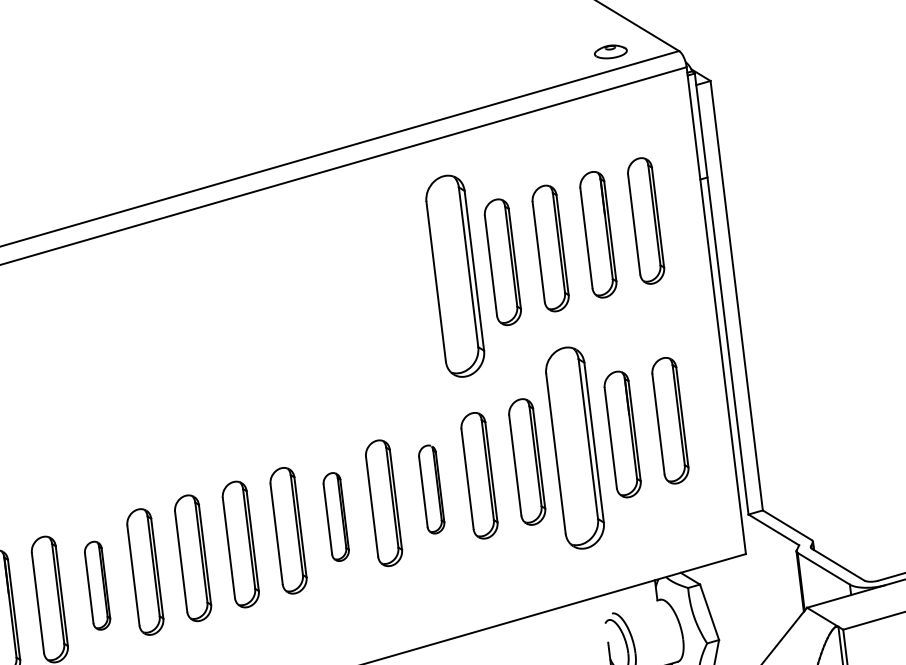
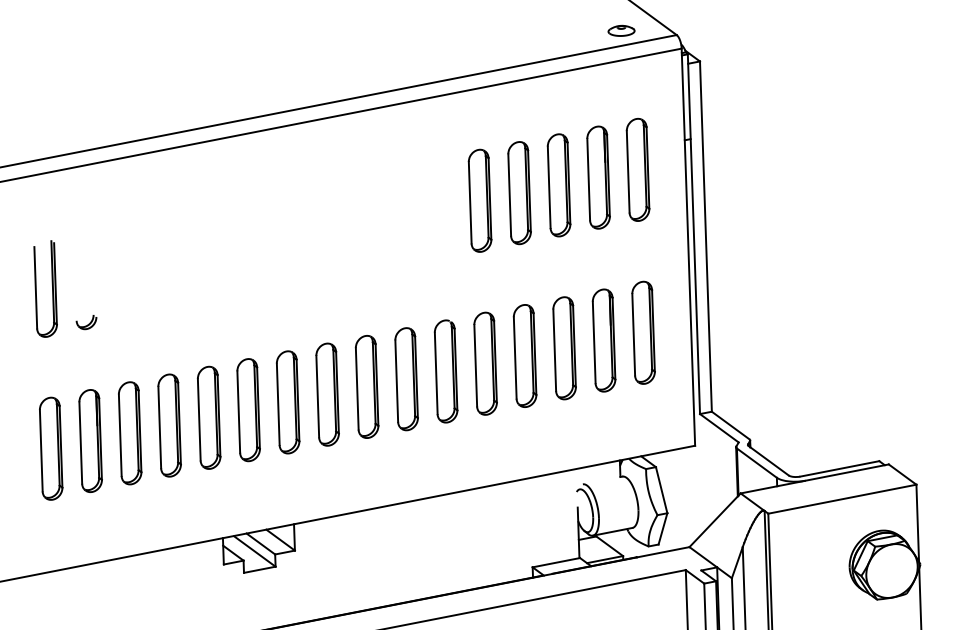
part: (454, 275) -> (479, 200), size x0.62
part: (574, 448) -> (564, 348), size x0.62
part: (430, 489) -> (445, 371), size x1.43
part: (335, 516) -> (366, 386), size x1.43
part: (97, 585) -> (169, 425), size x1.43

